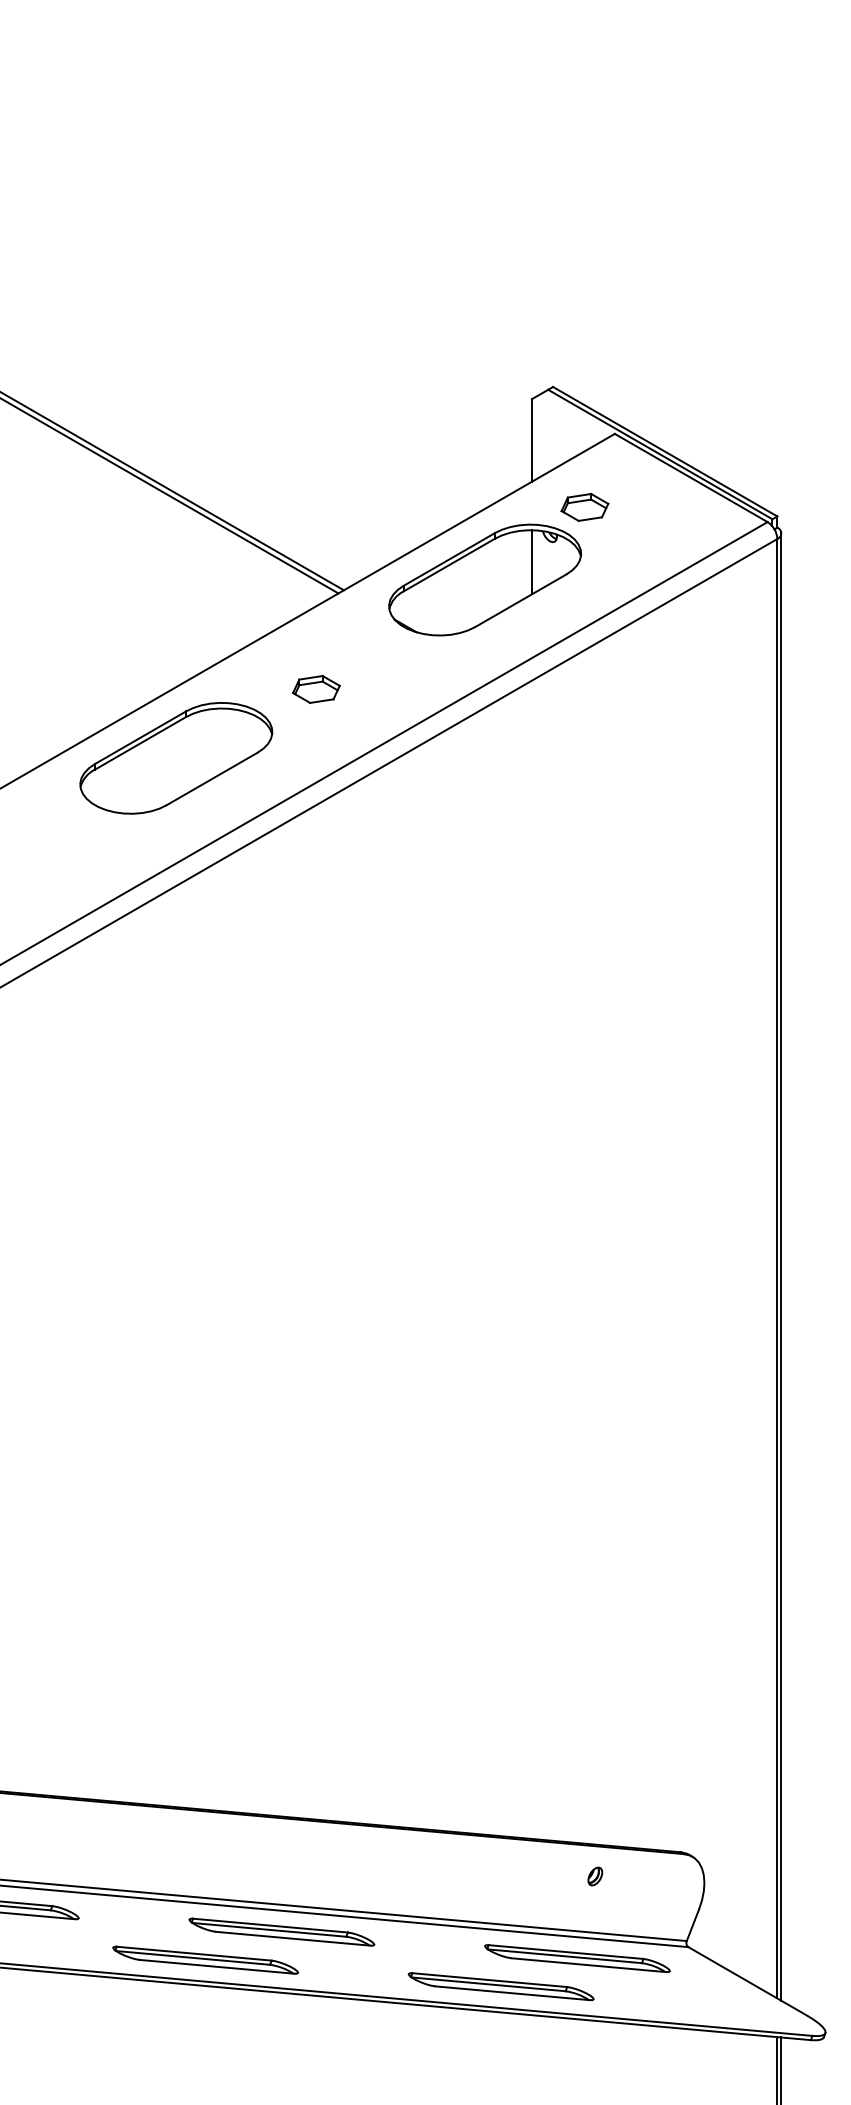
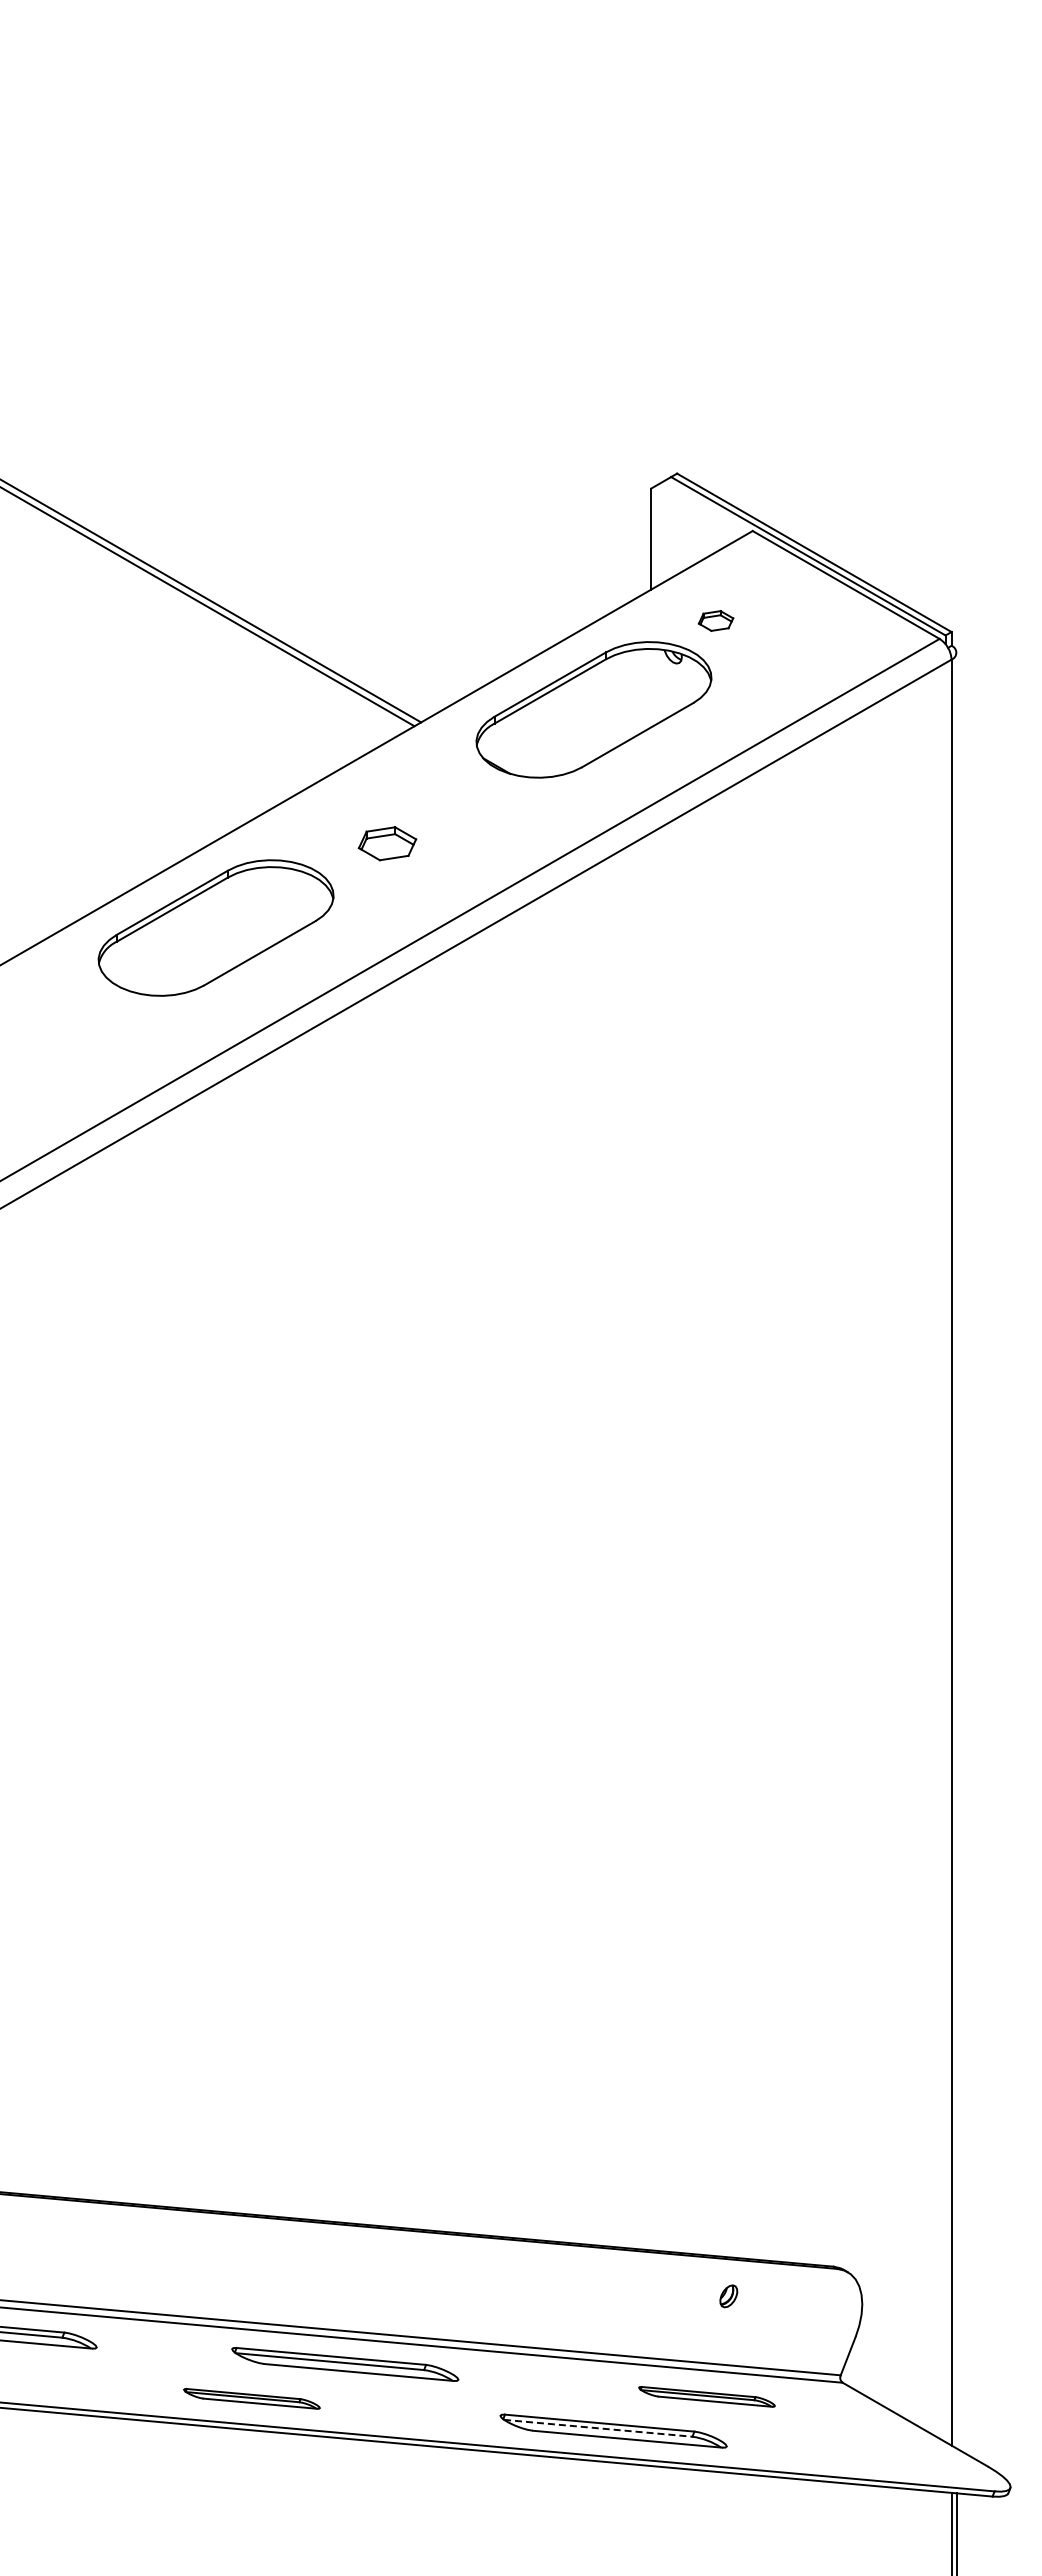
part: (584, 507) -> (715, 620), size x0.6
line: (532, 561) -> (651, 687), removed
line: (781, 1267) -> (956, 1550), removed
part: (577, 1958) -> (706, 2396), size x0.6
part: (205, 1960) -> (251, 2398), size x0.6
line: (488, 1984) -> (598, 2428), solid -> dashed

